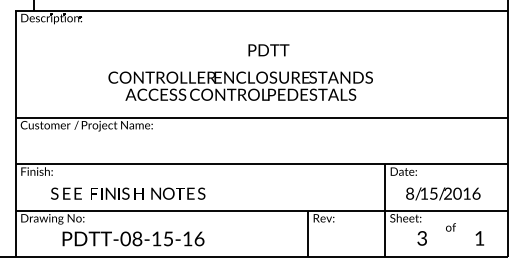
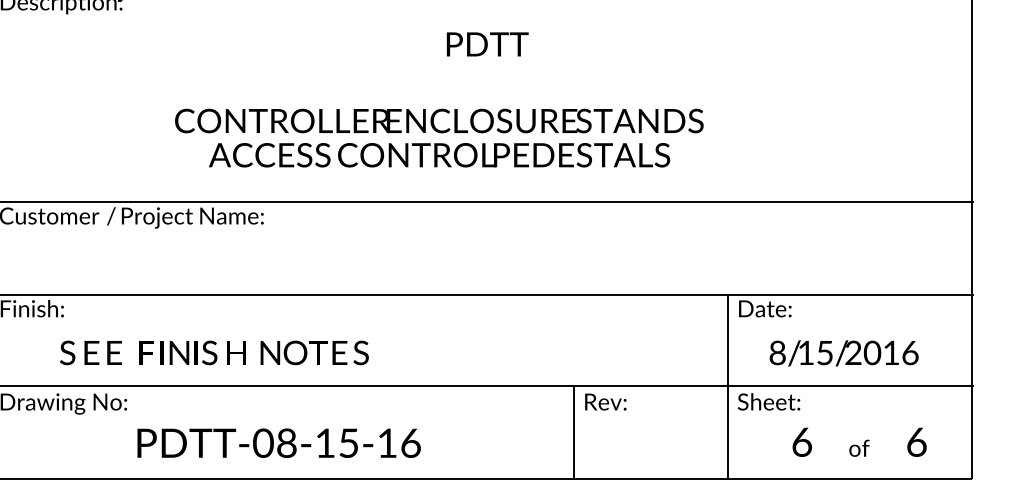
text: (268, 50) -> (486, 44), moved
text: (450, 227) -> (858, 448), moved
text: (133, 238) -> (279, 442), moved
text: (422, 238) -> (802, 442), 3 -> 6
text: (479, 238) -> (916, 442), 1 -> 6

